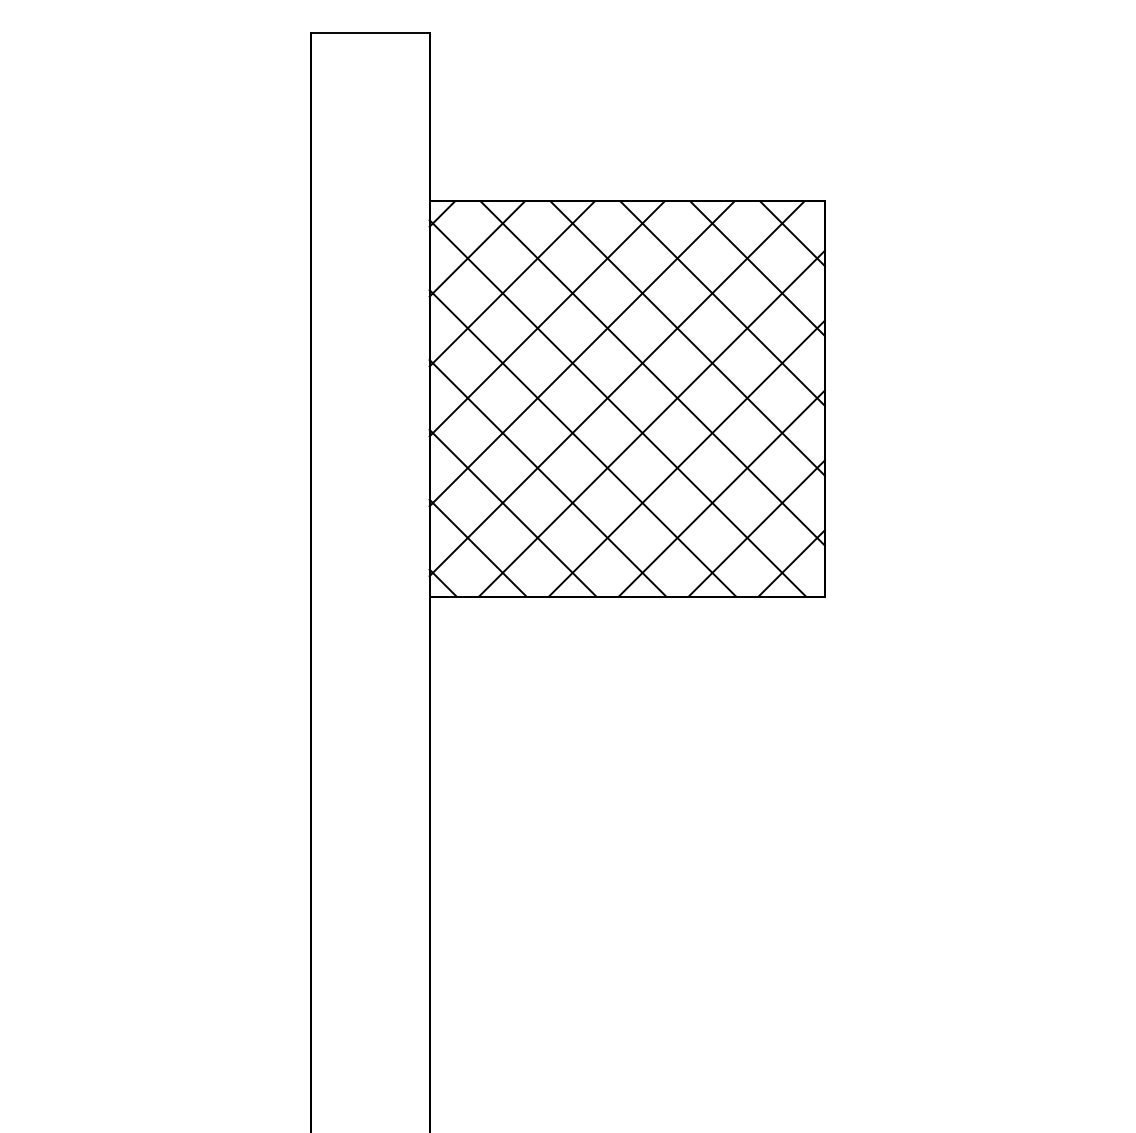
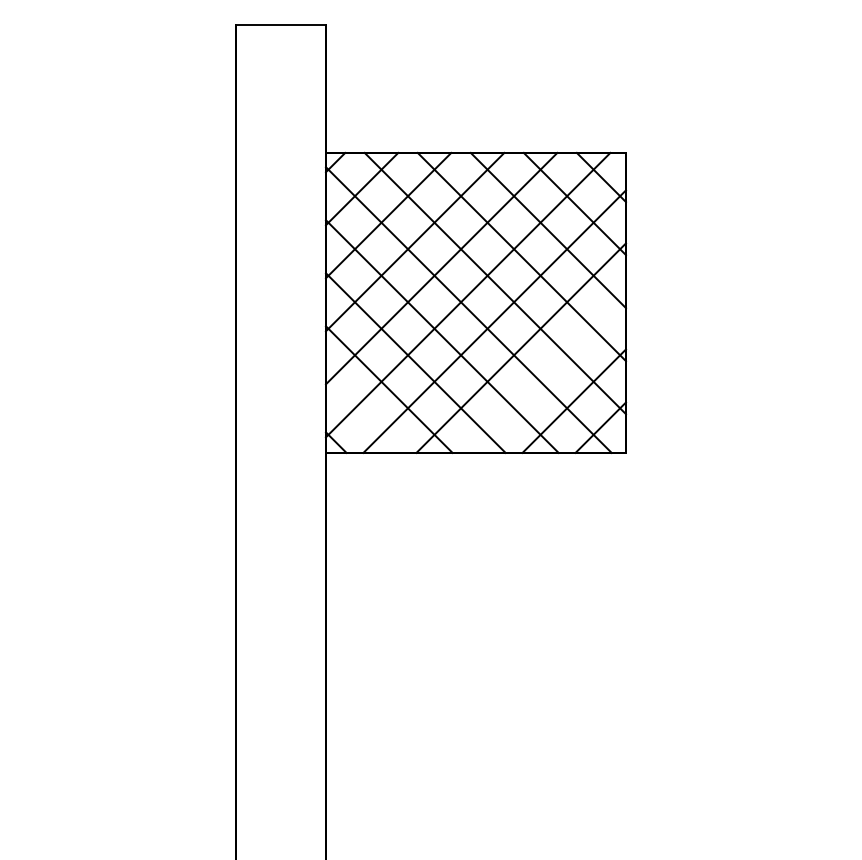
line: (721, 493) -> (547, 374), removed
line: (477, 547) -> (362, 415), removed

